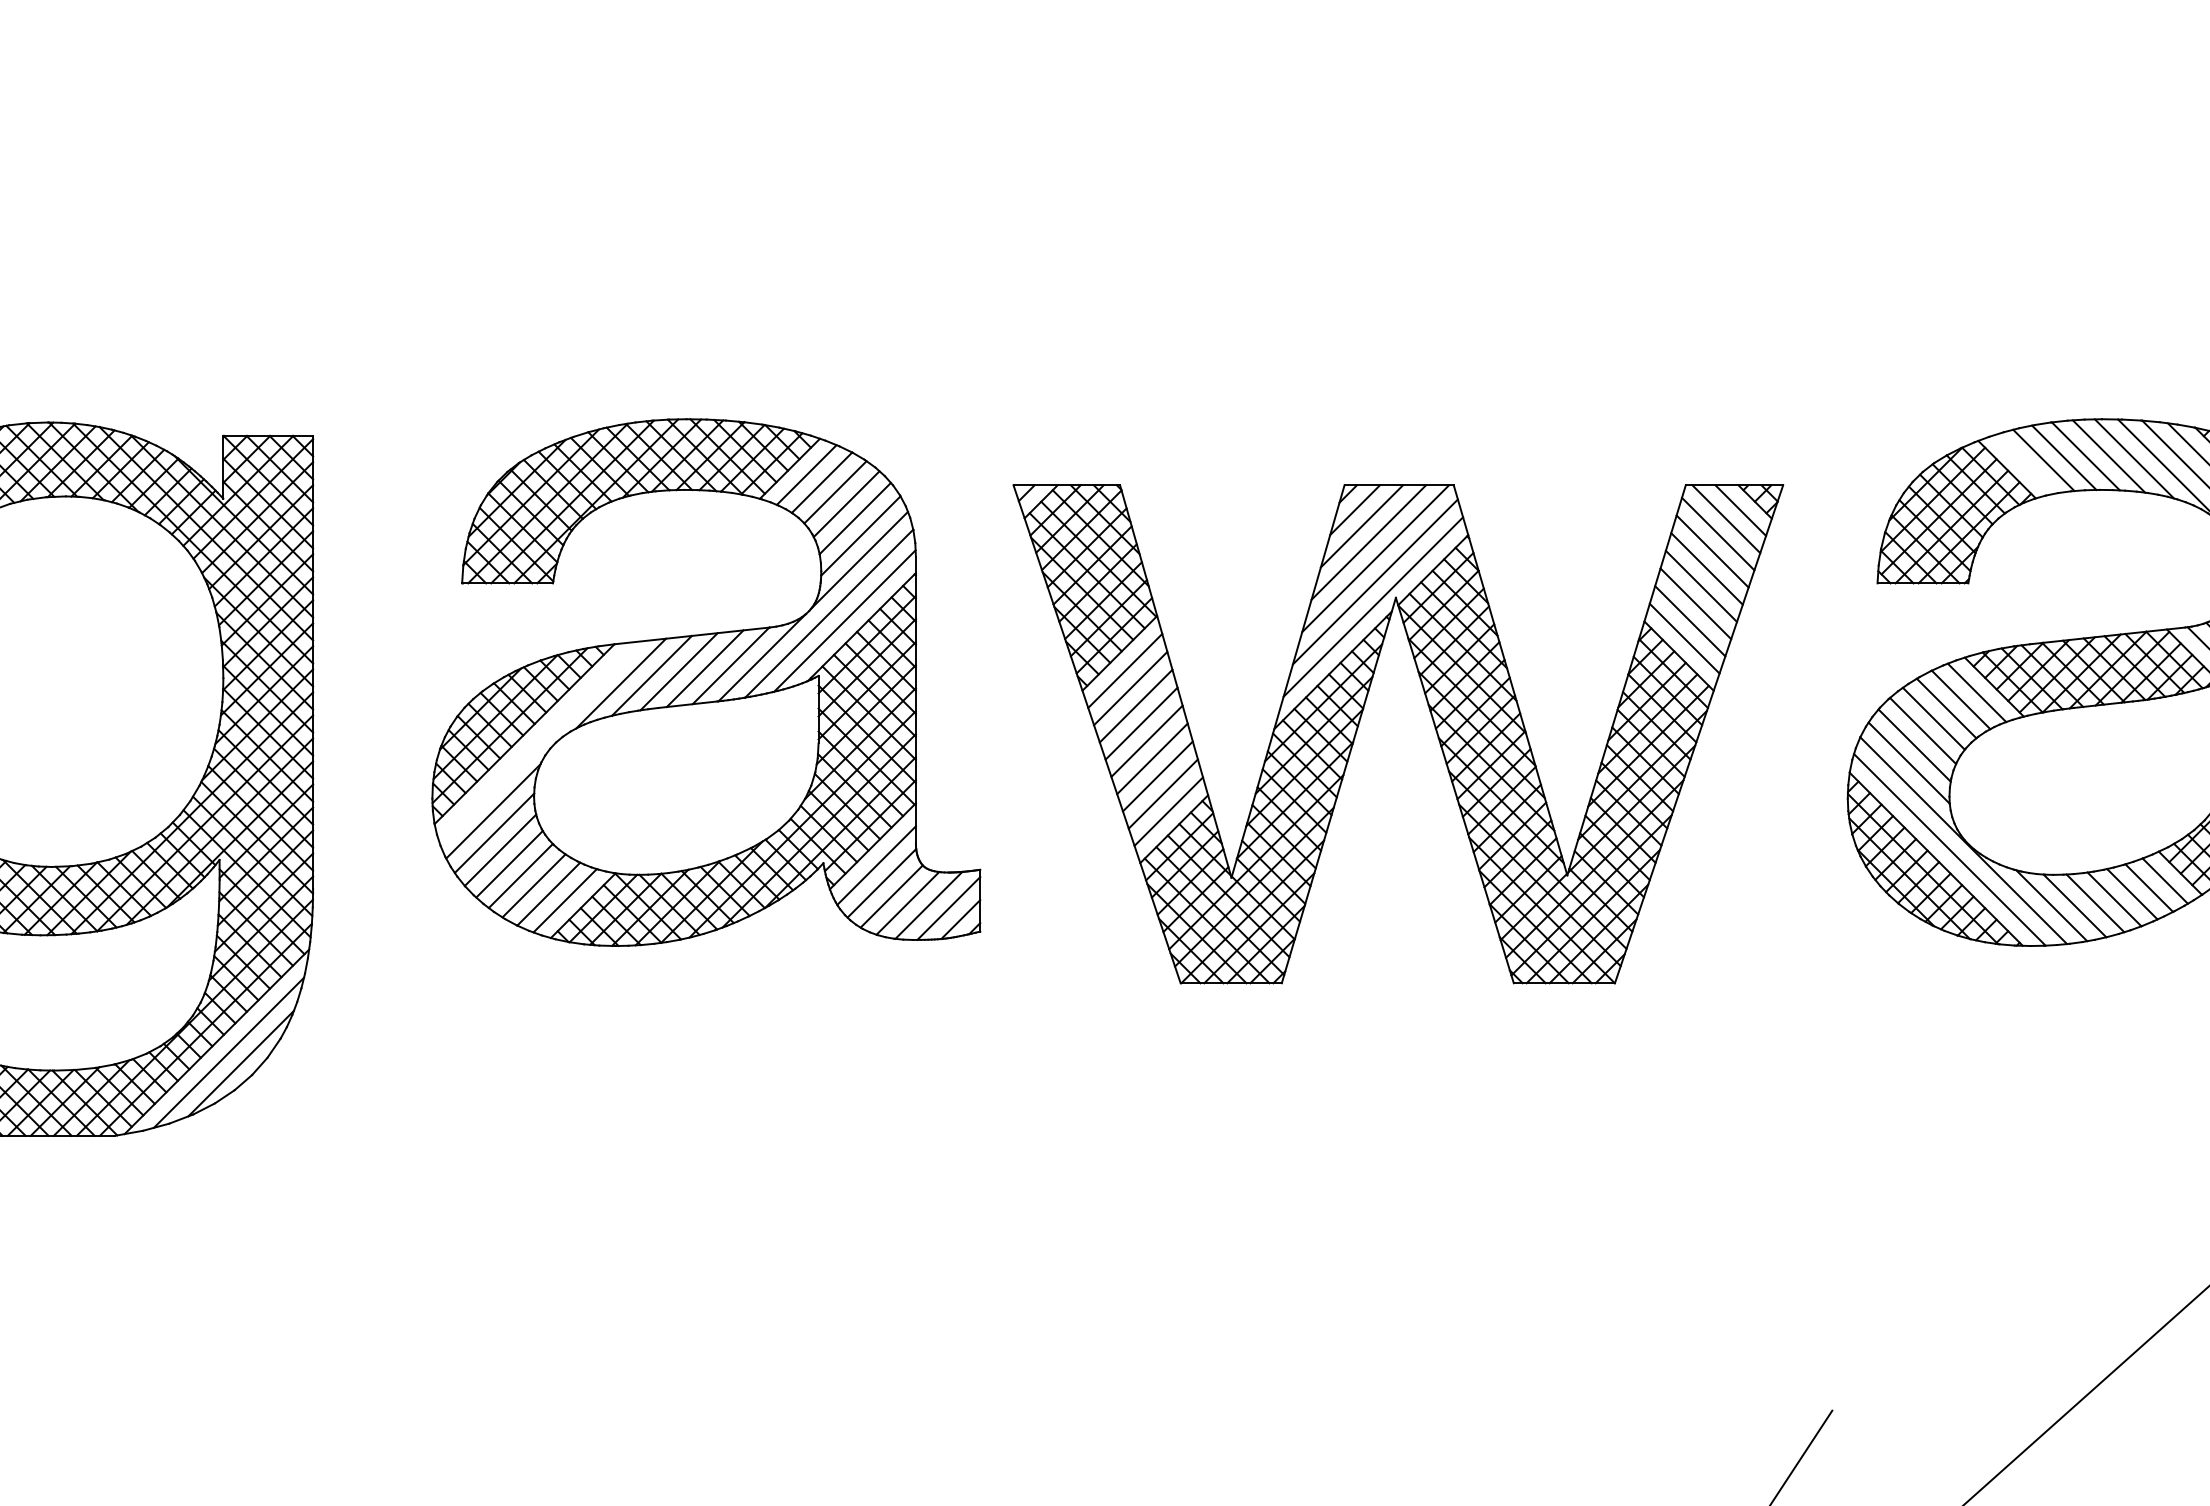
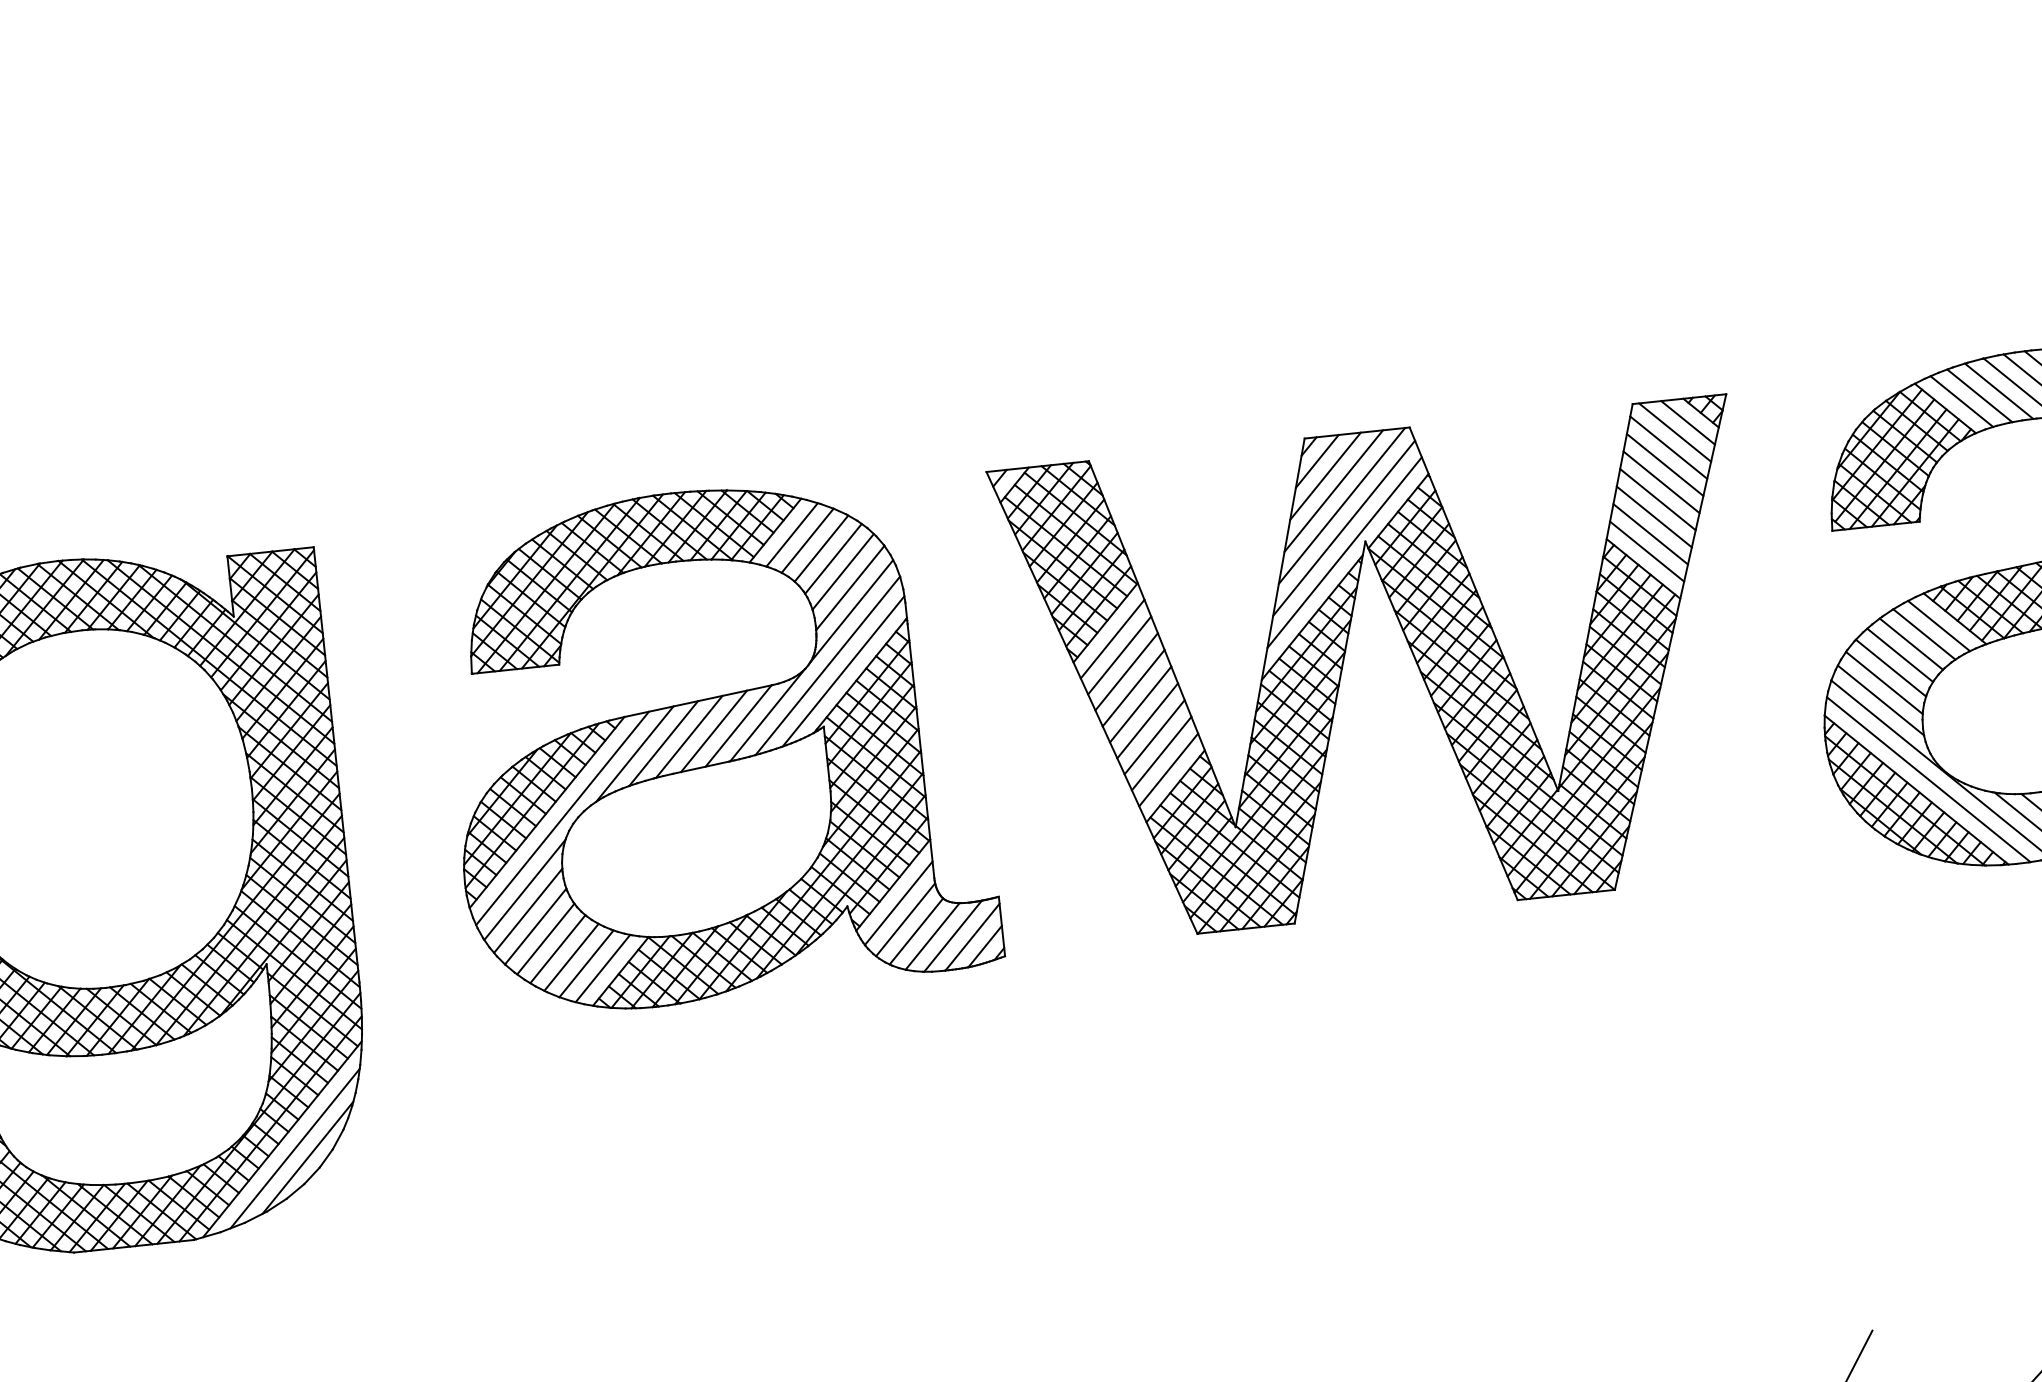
line: (2024, 463) -> (1961, 400), added
part: (1432, 721) -> (1413, 656), moved
line: (539, 741) -> (562, 818), added

